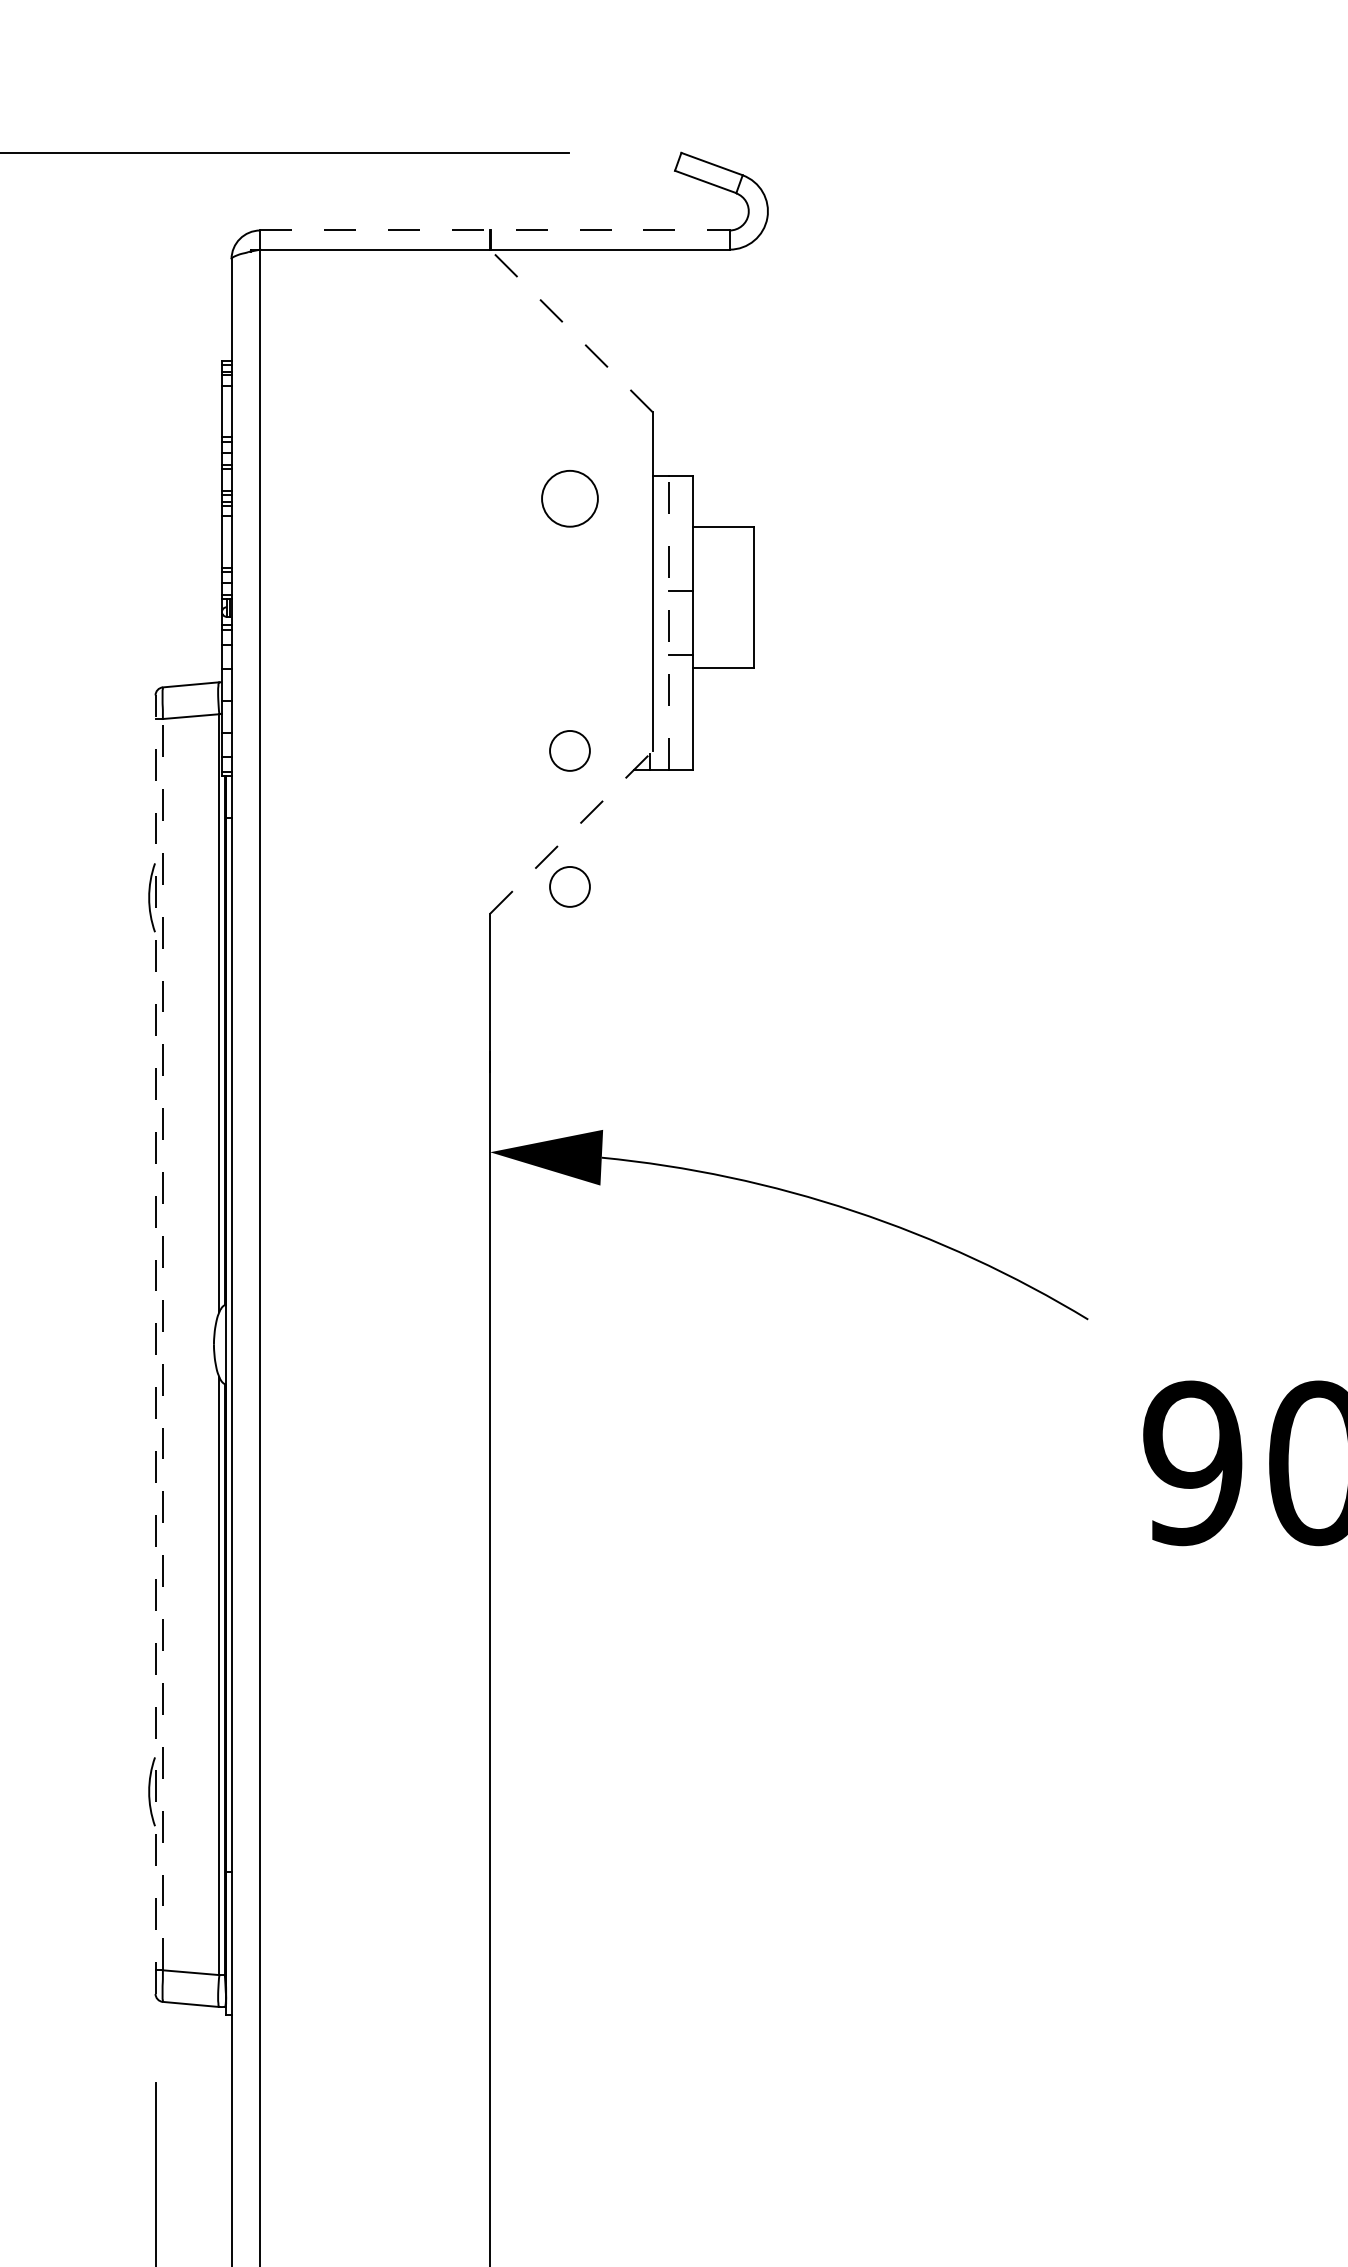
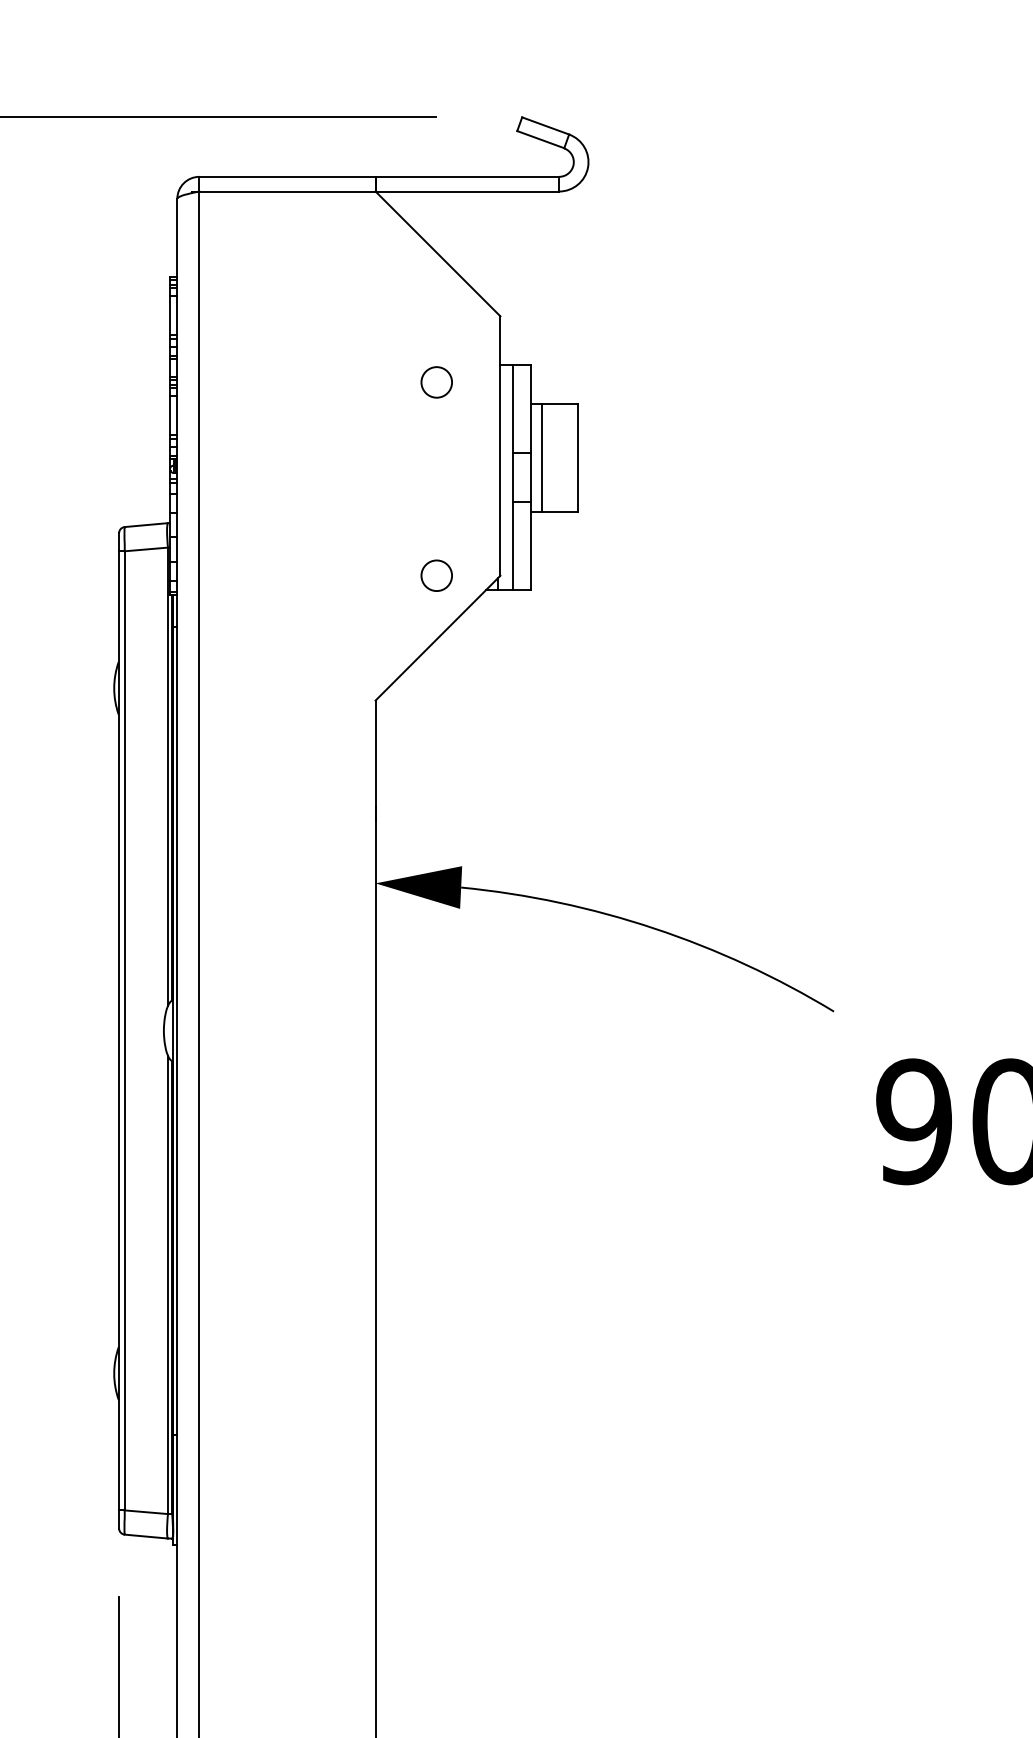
line: (494, 230) -> (378, 176), dashed -> solid
line: (571, 330) -> (437, 253), dashed -> solid
circle: (569, 498) -> (436, 382), size x0.71
line: (707, 597) -> (542, 458), added
line: (669, 622) -> (513, 477), dashed -> solid
line: (571, 832) -> (437, 638), dashed -> solid
circle: (569, 886) -> (436, 679), removed
line: (155, 1344) -> (119, 1030), dashed -> solid
line: (162, 1344) -> (124, 1030), dashed -> solid

